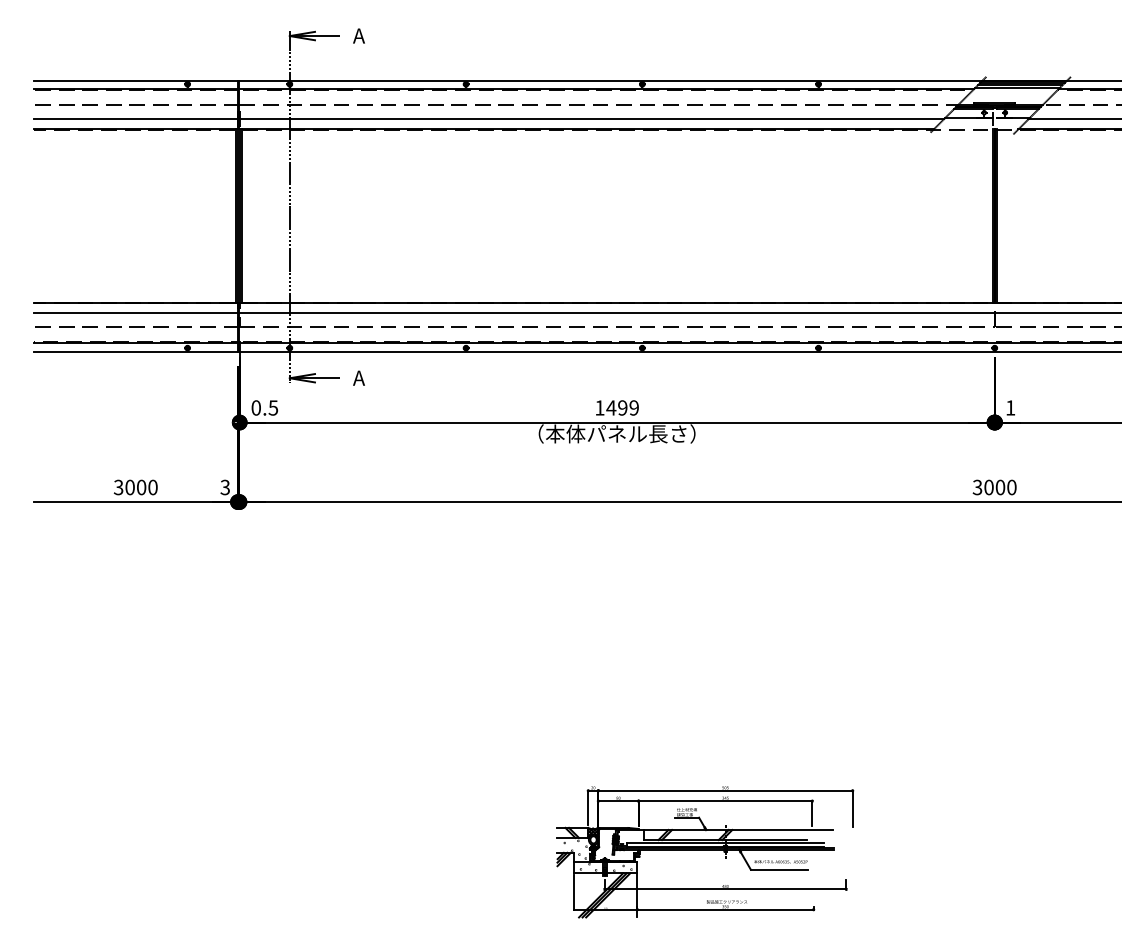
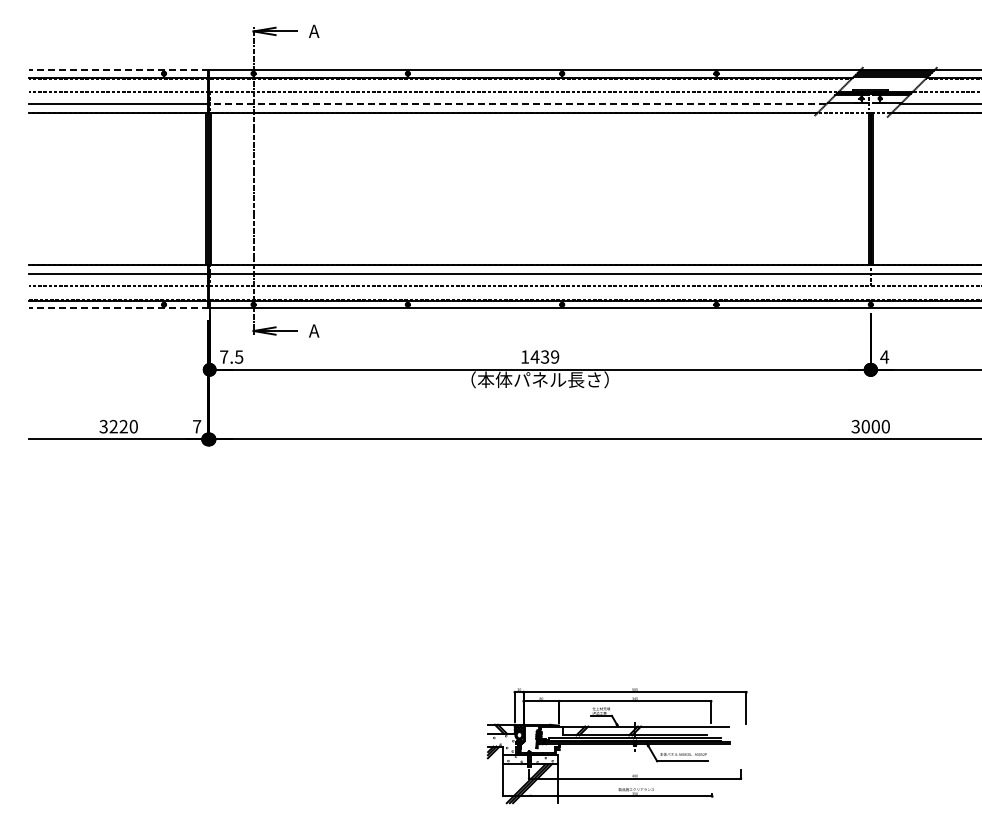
line: (135, 80) -> (118, 70), solid -> dashed
line: (591, 119) -> (517, 104), solid -> dashed
line: (135, 352) -> (118, 308), solid -> dashed
text: (256, 407) -> (224, 356), 0.5 -> 7.5
text: (623, 407) -> (545, 356), 1499 -> 1439
text: (1010, 407) -> (884, 356), 1 -> 4
text: (135, 487) -> (118, 426), 3000 -> 3220
text: (224, 487) -> (196, 426), 3 -> 7

